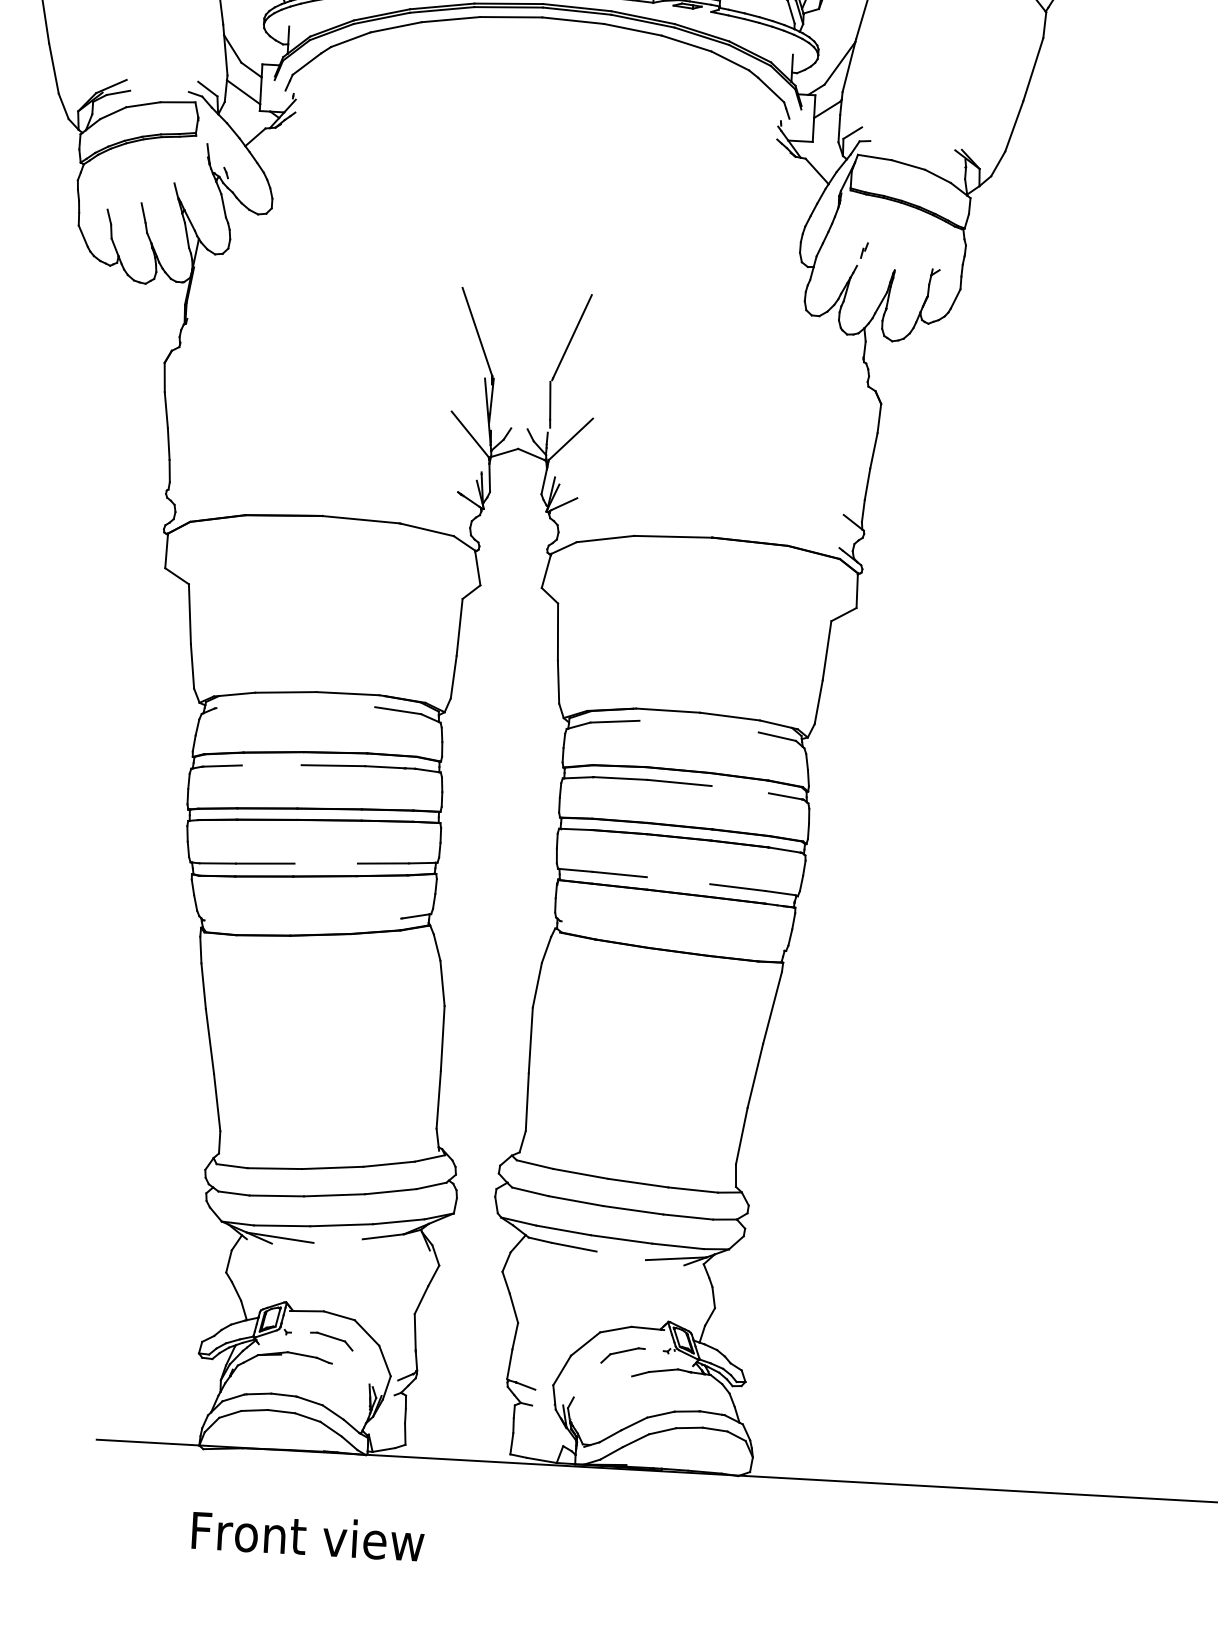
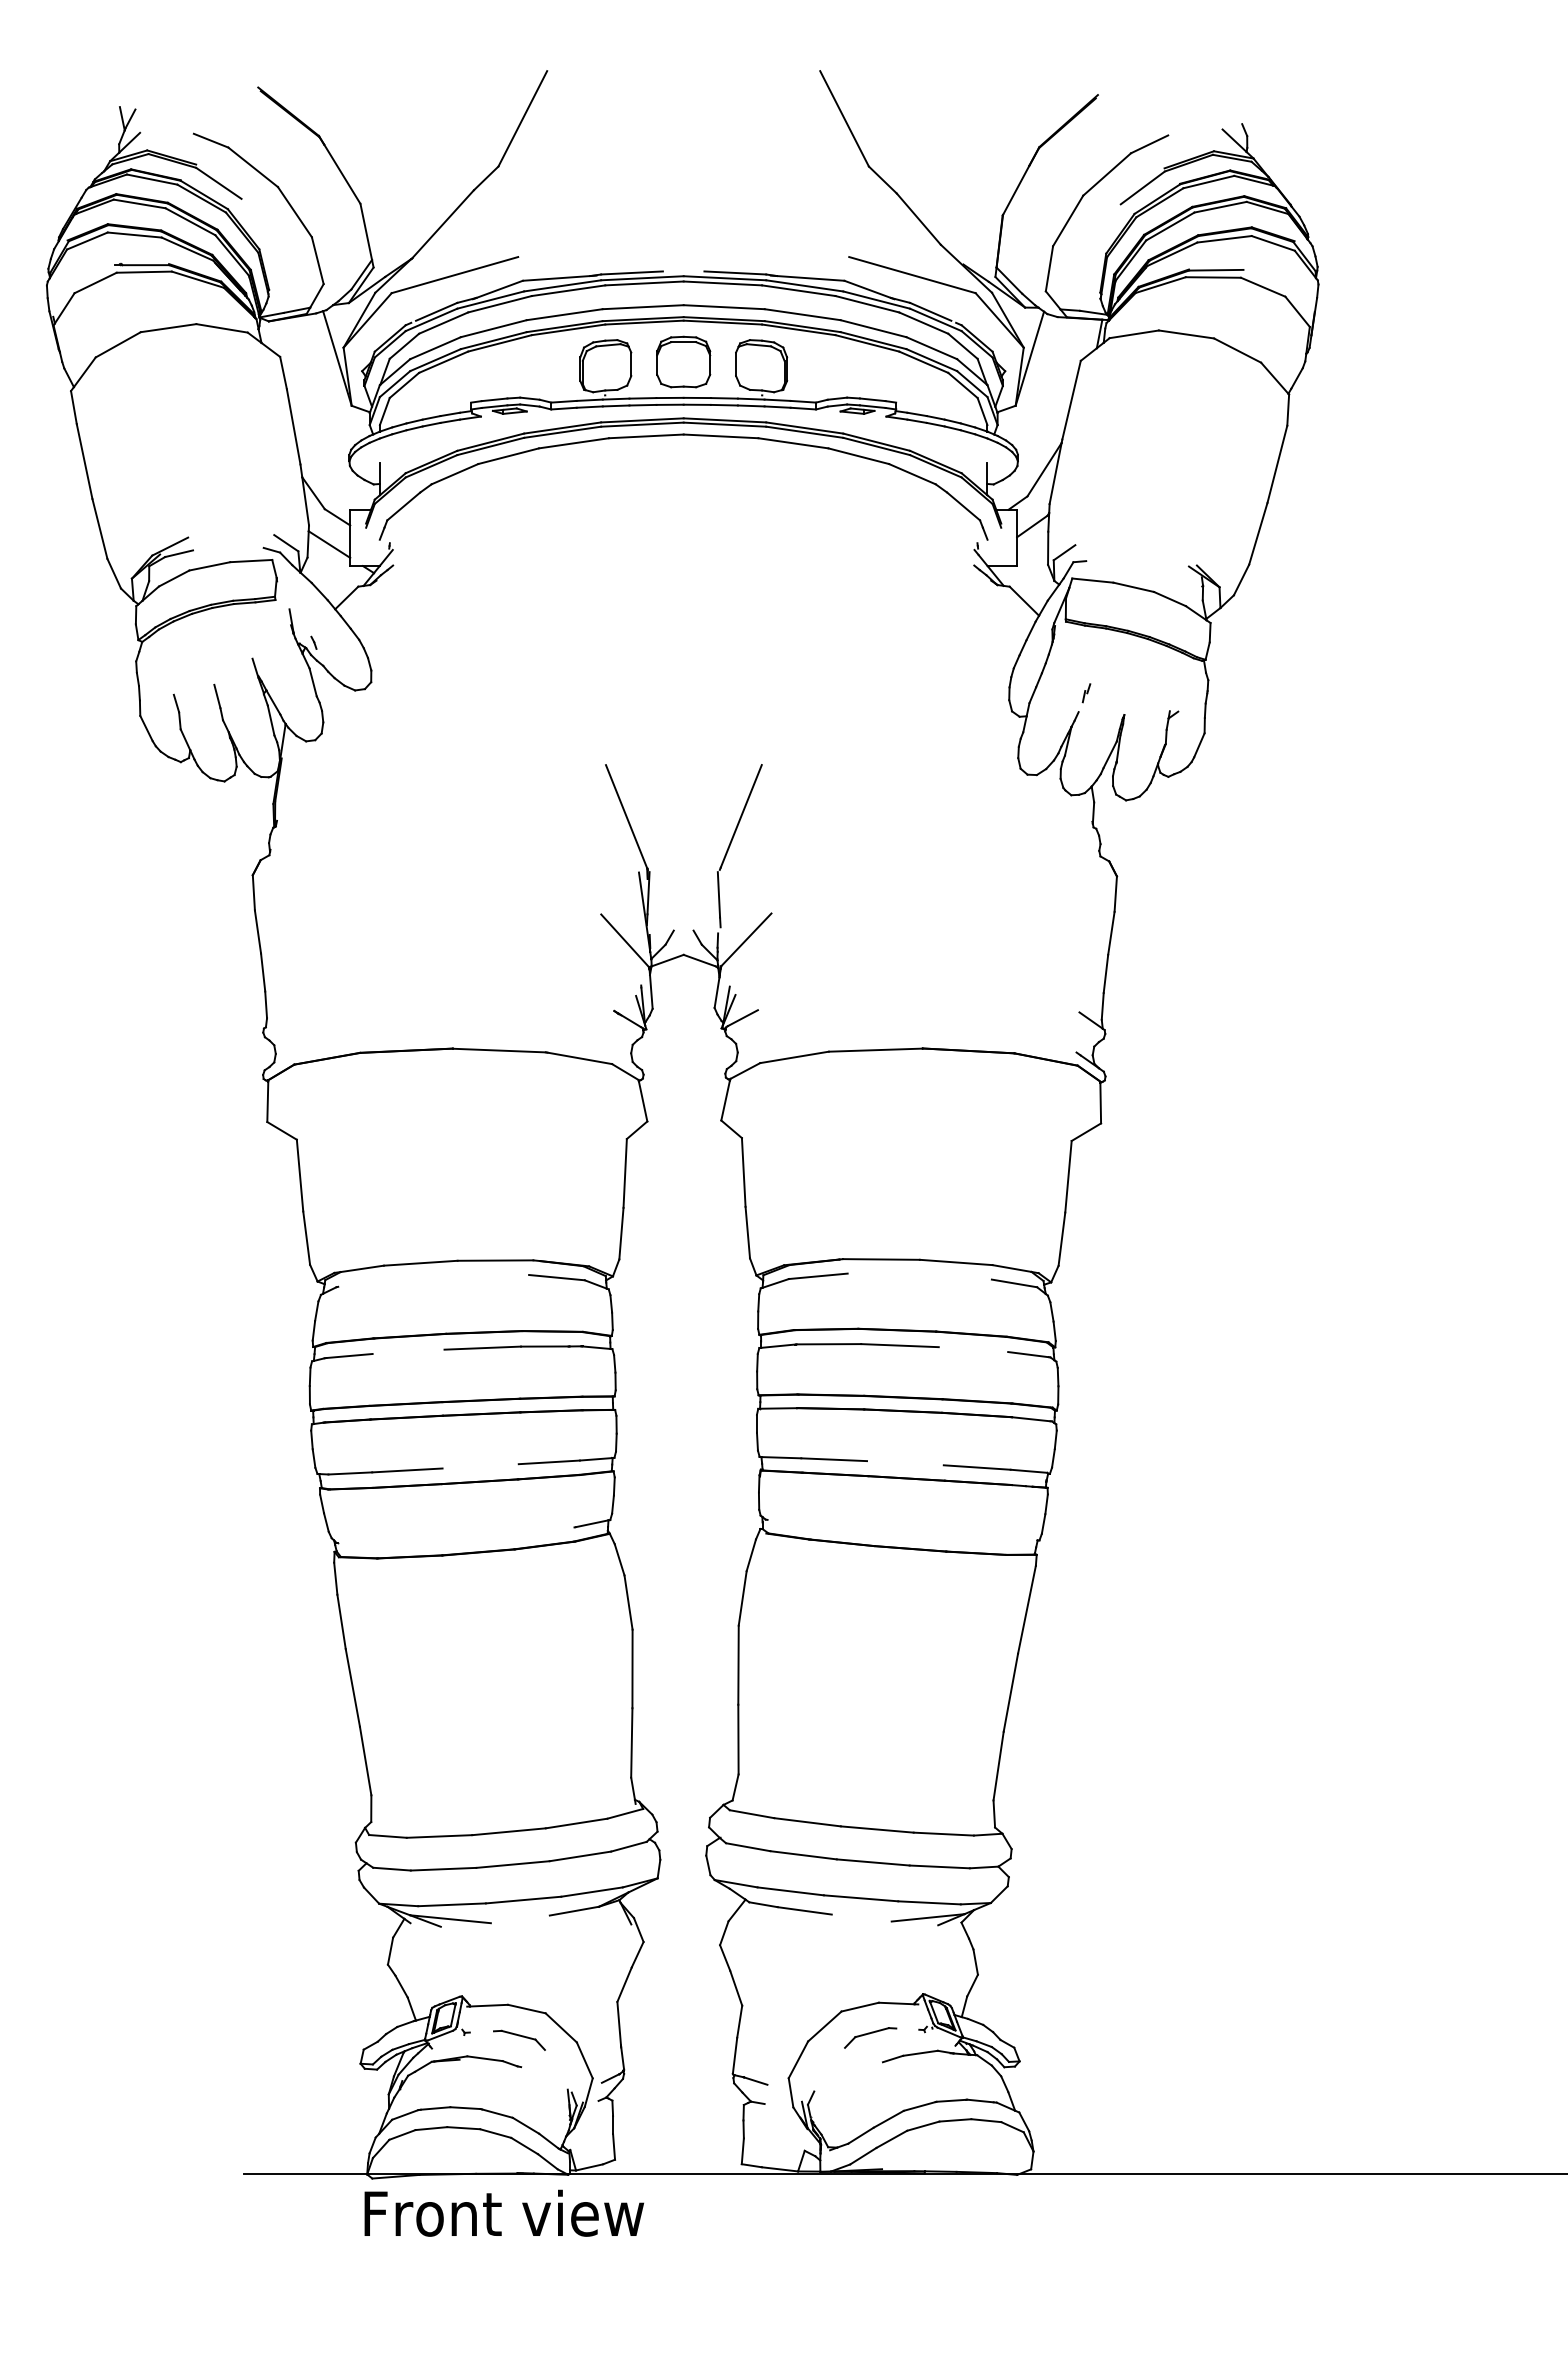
text: (308, 1535) -> (504, 2212), moved

